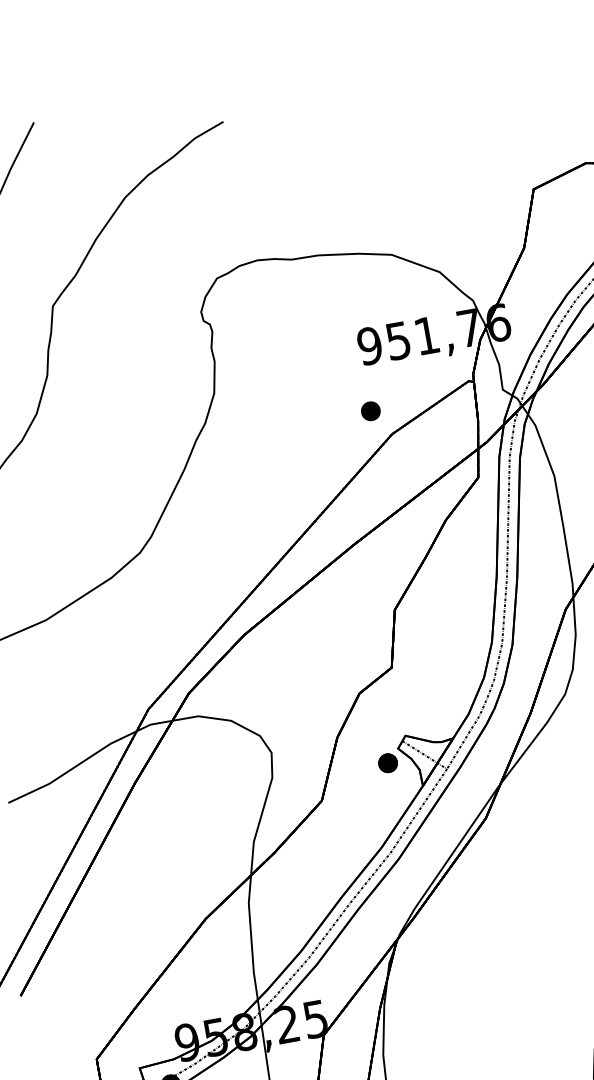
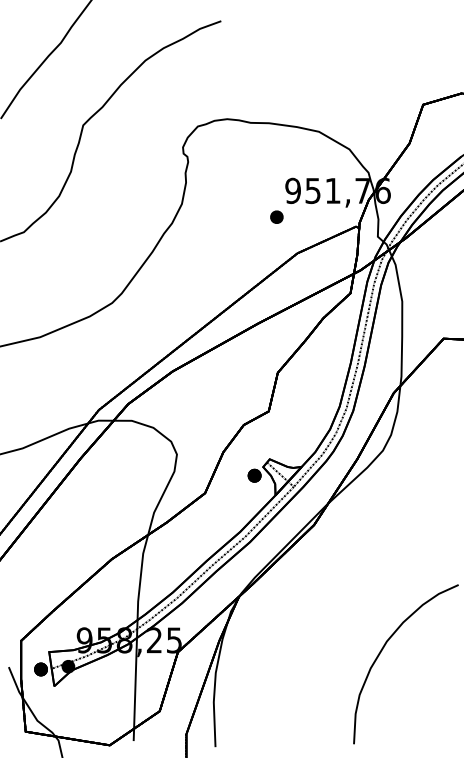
part: (370, 410) -> (276, 216), moved

